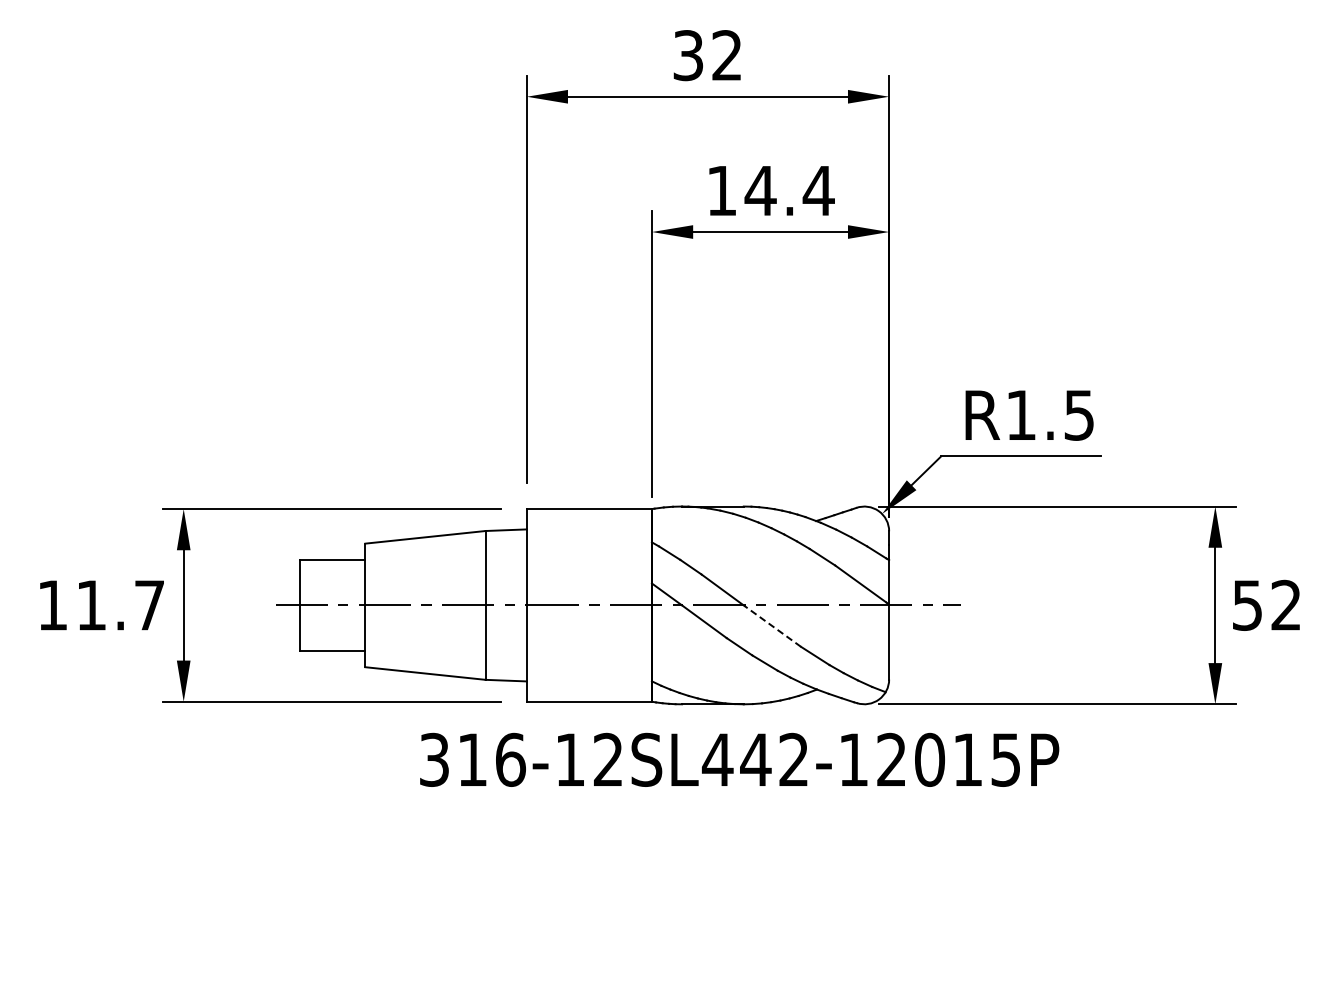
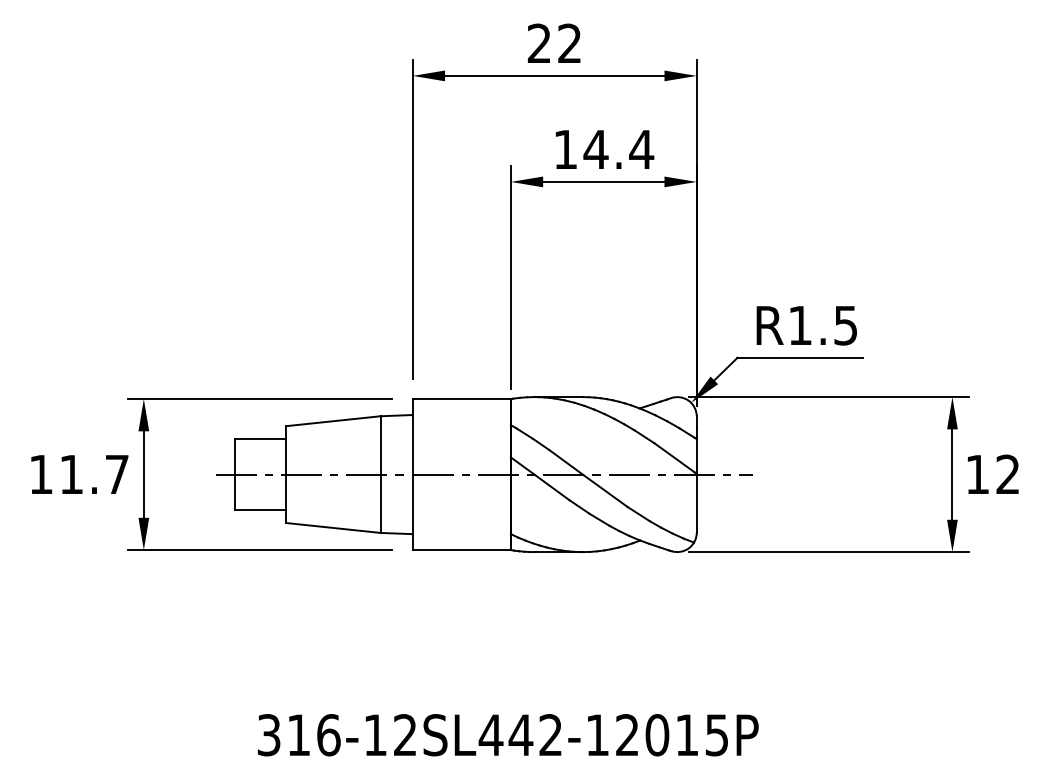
text: (688, 55) -> (539, 43), 32 -> 22
text: (1247, 605) -> (977, 474), 52 -> 12
line: (772, 626) -> (605, 491), dashed -> solid
text: (739, 759) -> (508, 734), moved

